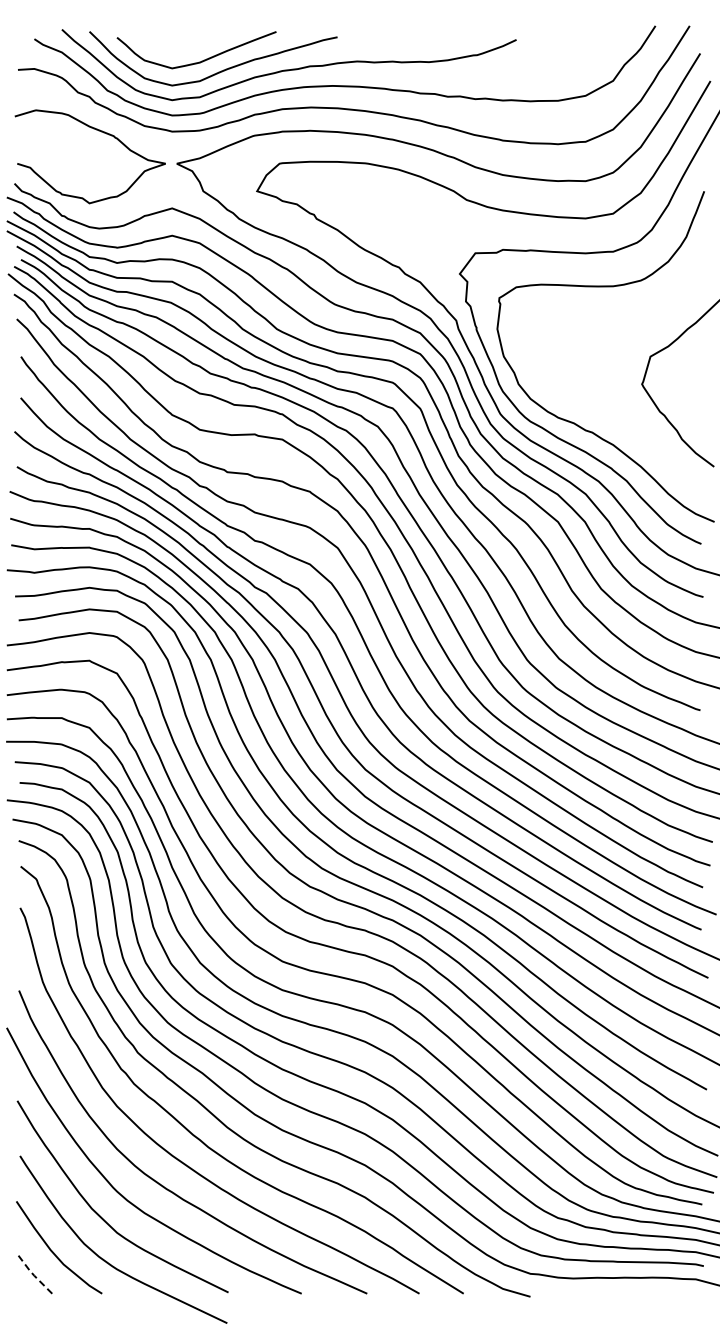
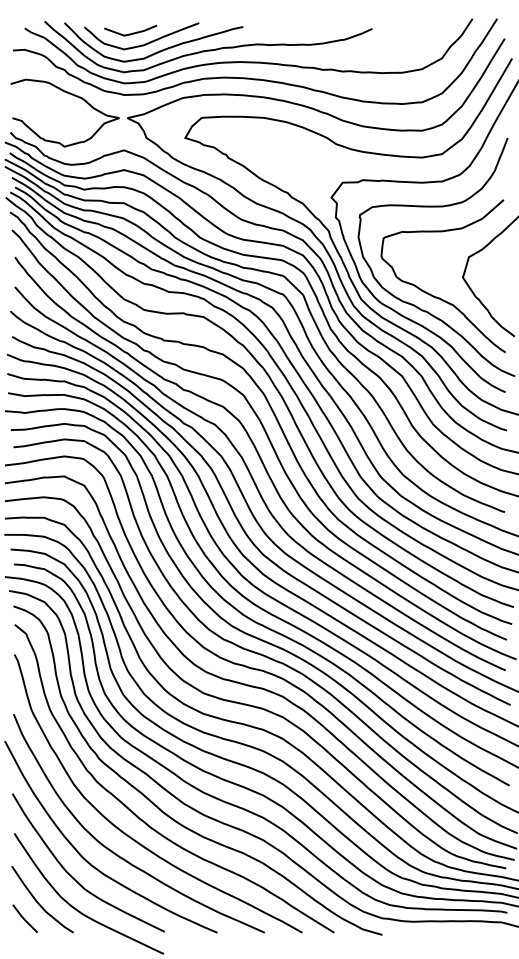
line: (180, 46) -> (130, 33), added
curve: (605, 411) -> (436, 296), added
line: (33, 1275) -> (24, 919), dashed -> solid

